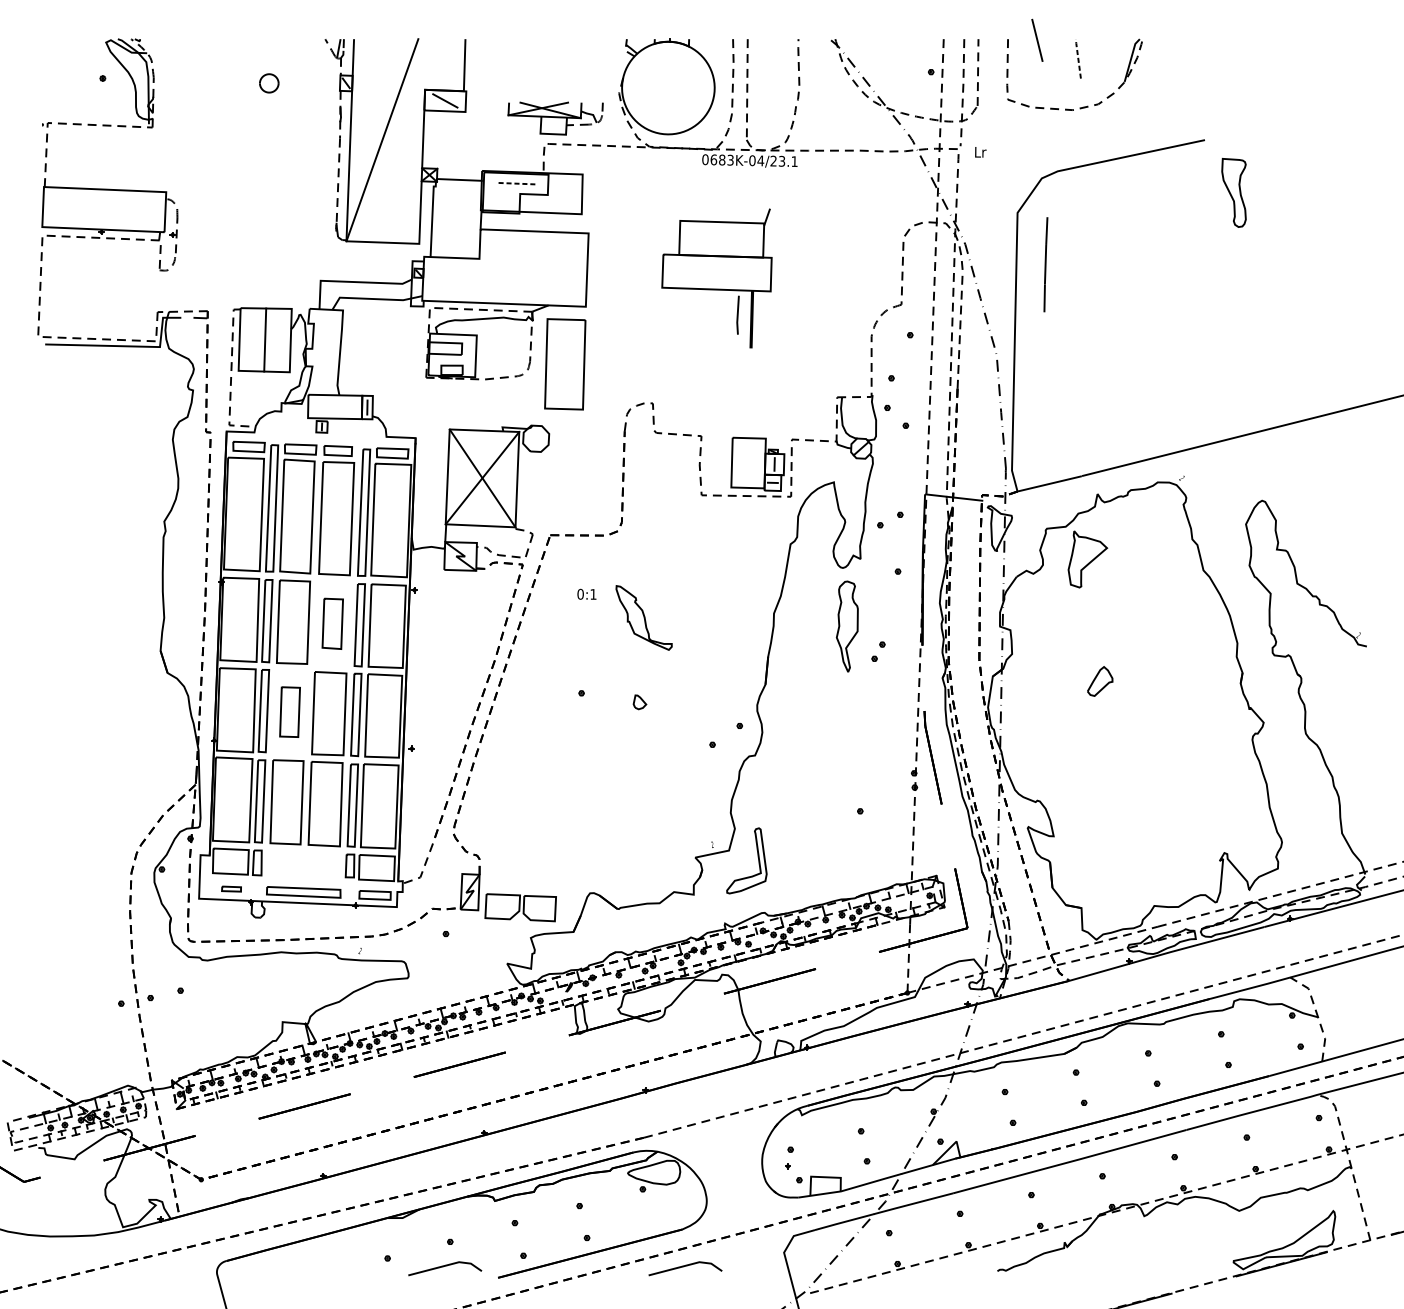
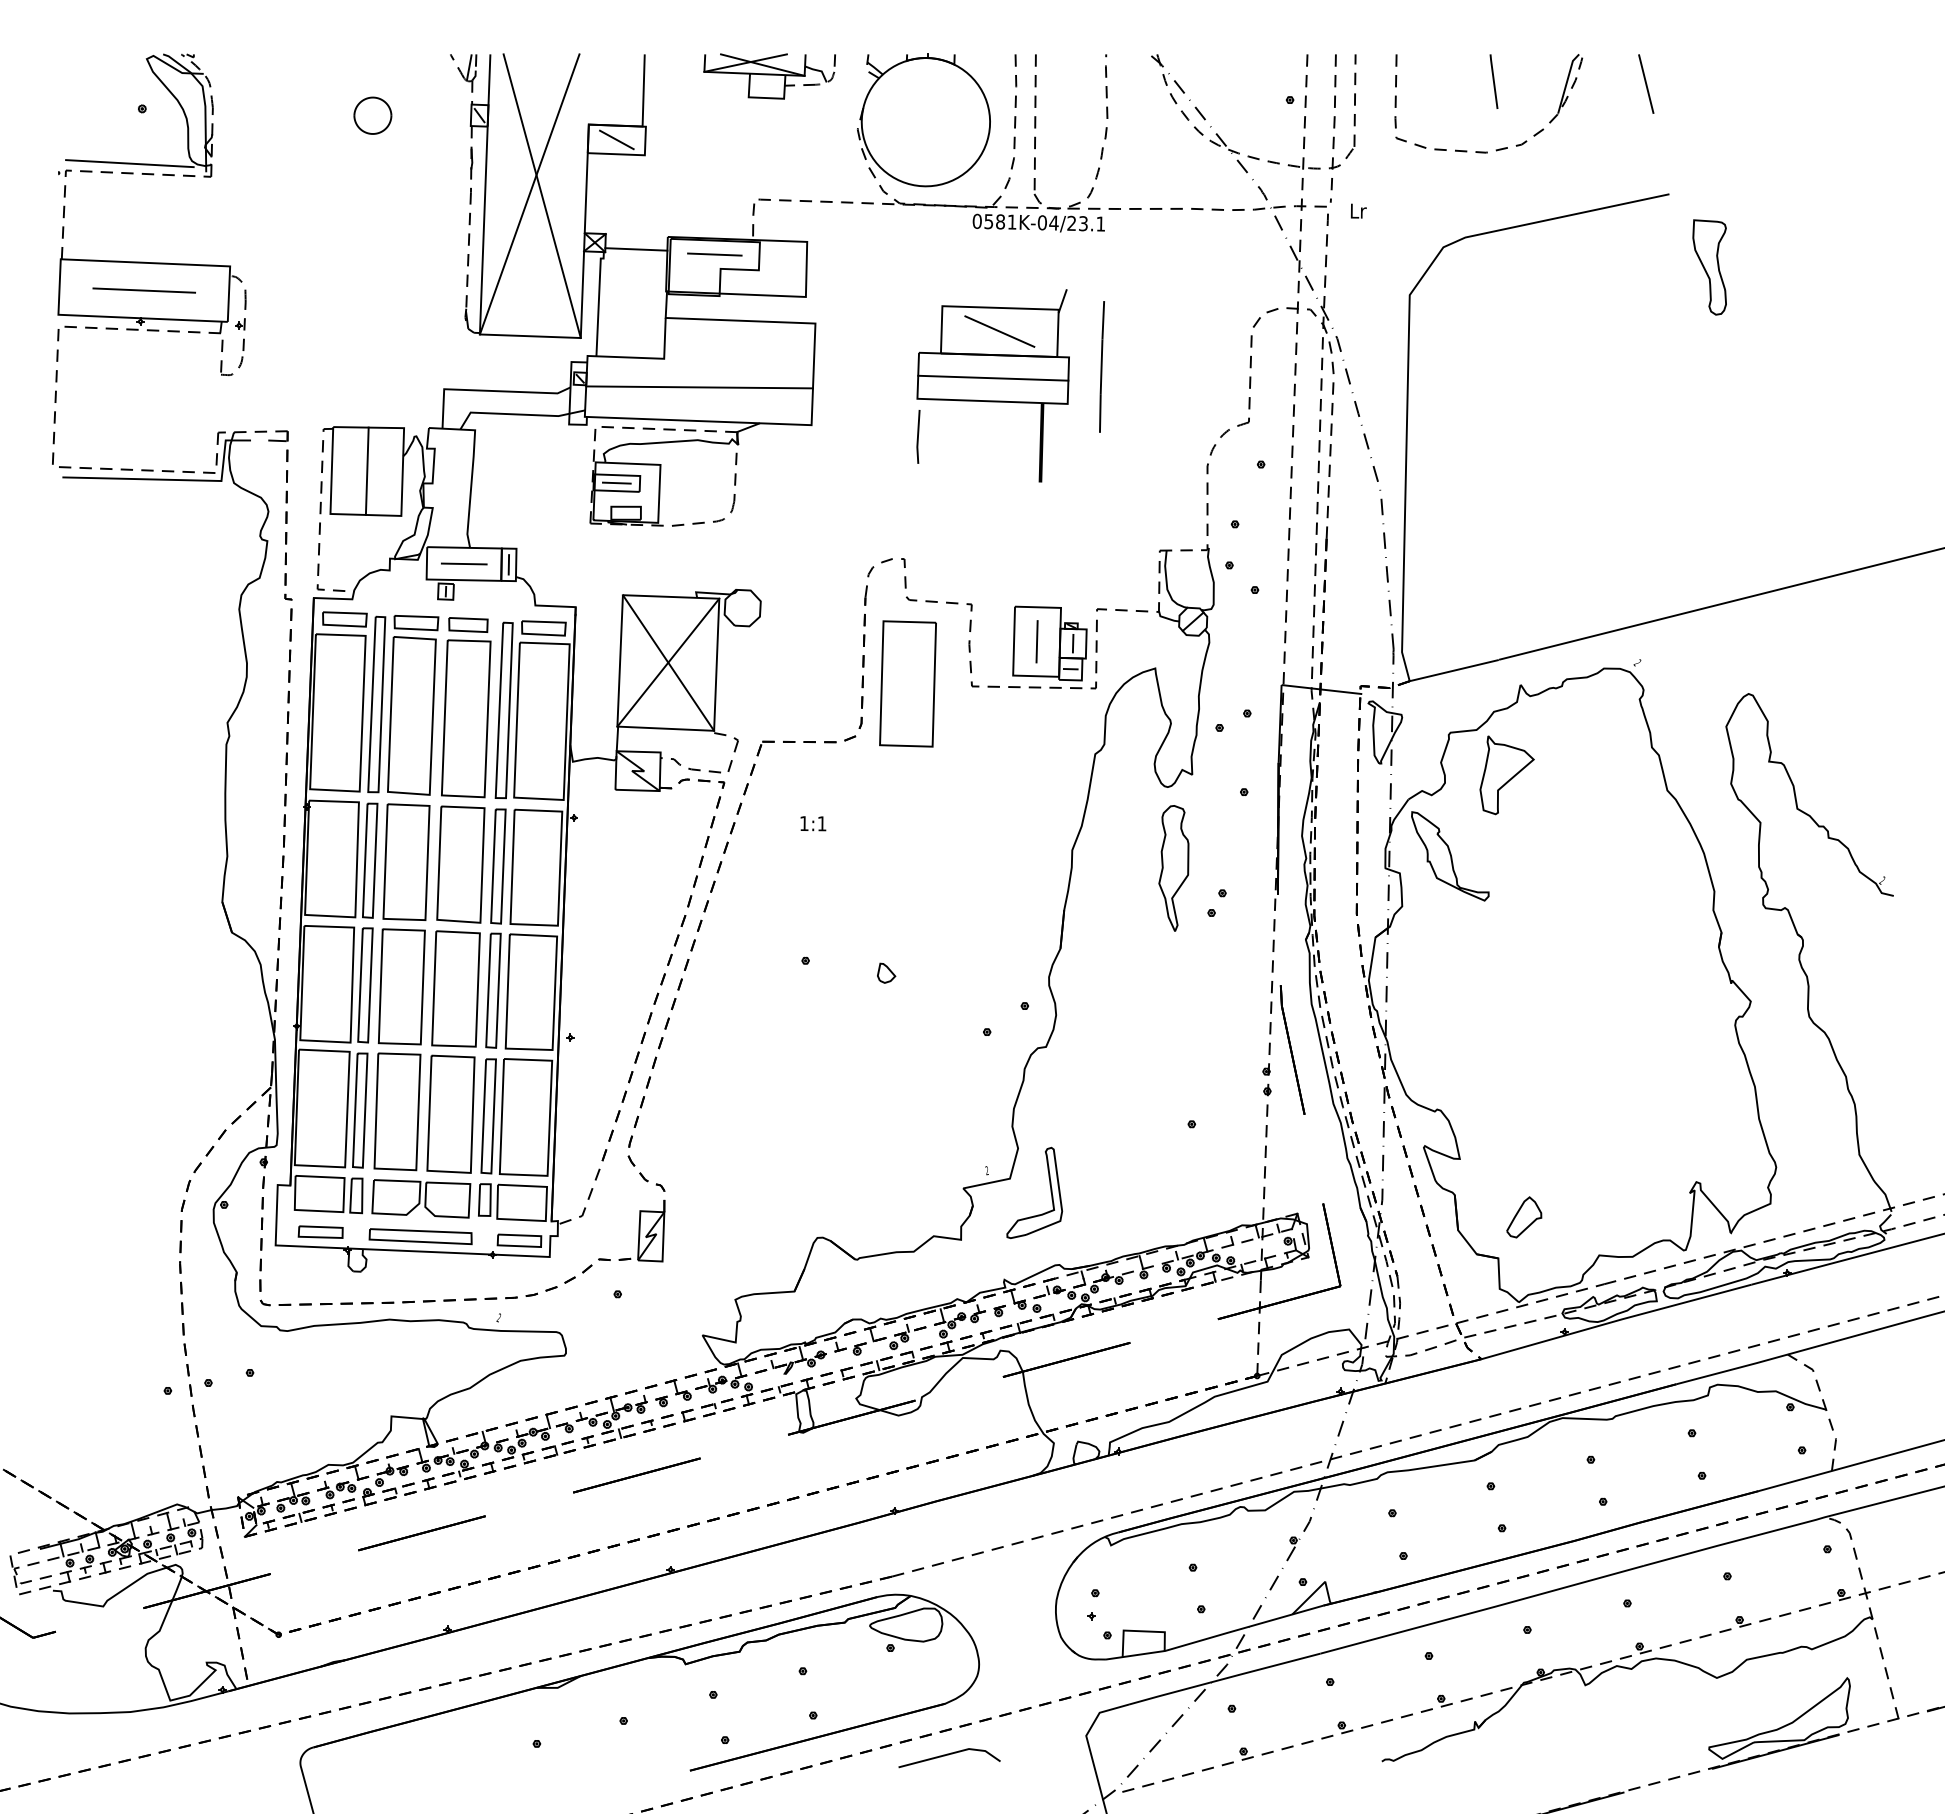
line: (1037, 39) -> (1646, 83), moved
line: (1078, 58) -> (1493, 80), dashed -> solid
part: (268, 83) -> (372, 115), size x1.43
line: (93, 117) -> (129, 163), added
part: (555, 118) -> (769, 76), moved
line: (390, 141) -> (541, 196), added
text: (722, 159) -> (1000, 221), 0683K-04/23.1 -> 0581K-04/23.1
line: (515, 183) -> (714, 254), dashed -> solid
line: (104, 209) -> (144, 290), added
line: (721, 239) -> (999, 331), added
line: (1045, 264) -> (1101, 366), moved
line: (717, 272) -> (993, 377), added
line: (504, 279) -> (699, 387), added
line: (738, 314) -> (918, 436), moved
line: (445, 348) -> (616, 482), added
part: (564, 364) -> (907, 683), moved
line: (334, 406) -> (463, 563), added
line: (748, 462) -> (1036, 641), added
text: (580, 594) -> (803, 823), 0:1 -> 1:1
part: (644, 618) -> (1450, 856), moved
part: (332, 623) -> (460, 864), size x1.67
part: (1100, 681) -> (1524, 1217), moved
part: (289, 711) -> (401, 986), size x1.67
part: (231, 888) -> (320, 1231), size x1.67
part: (520, 907) -> (421, 1198), moved
line: (444, 1266) -> (615, 1755), removed

